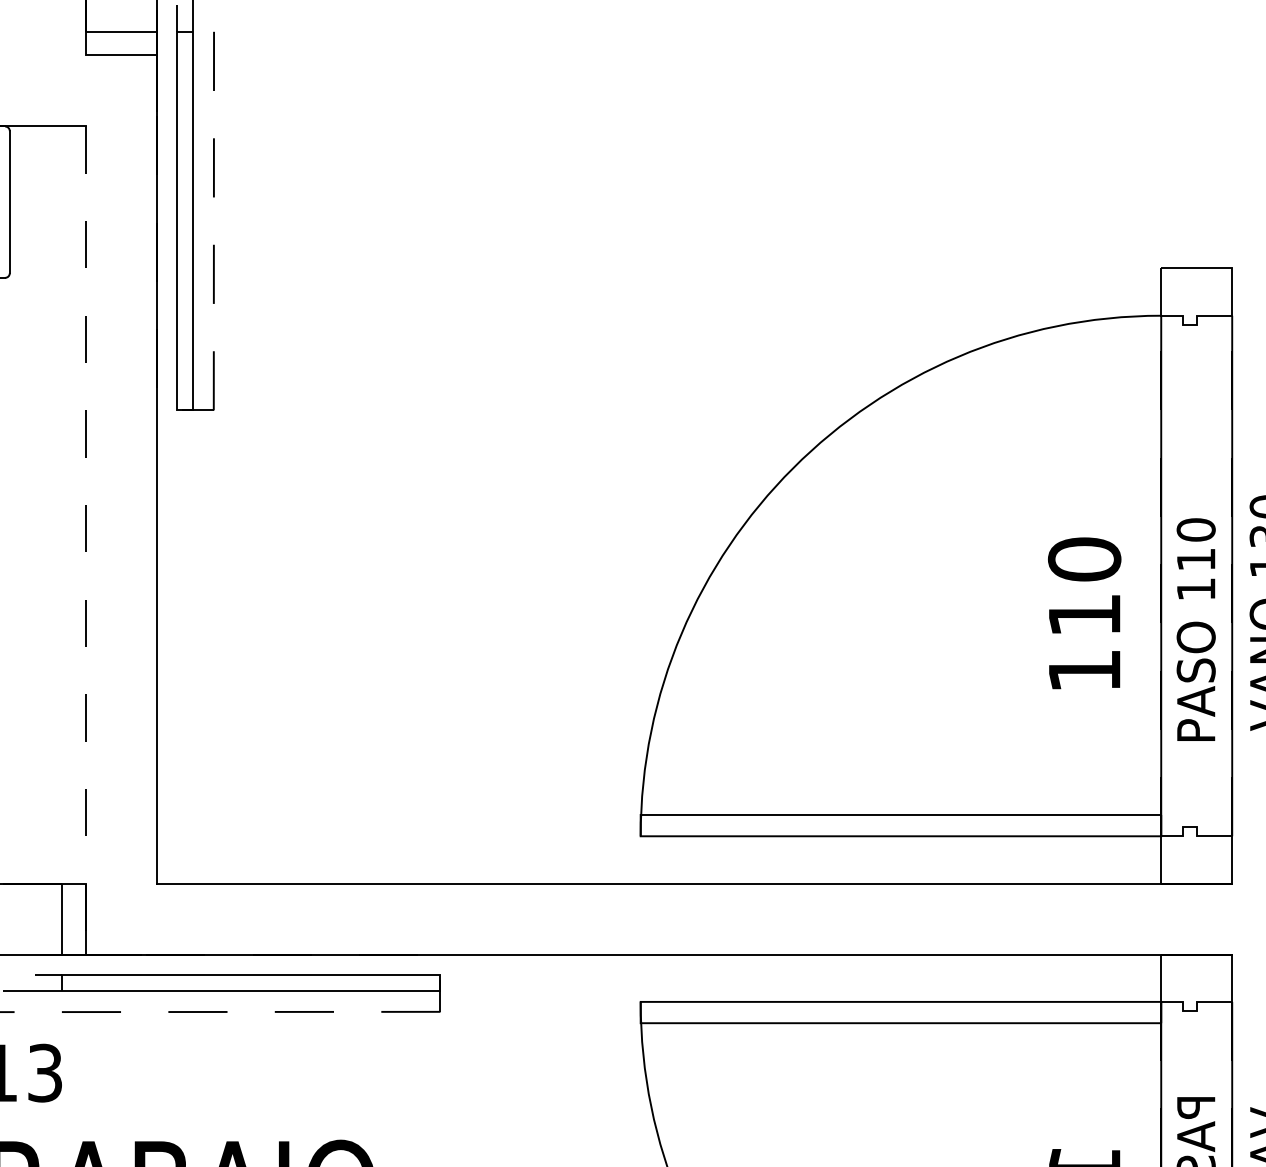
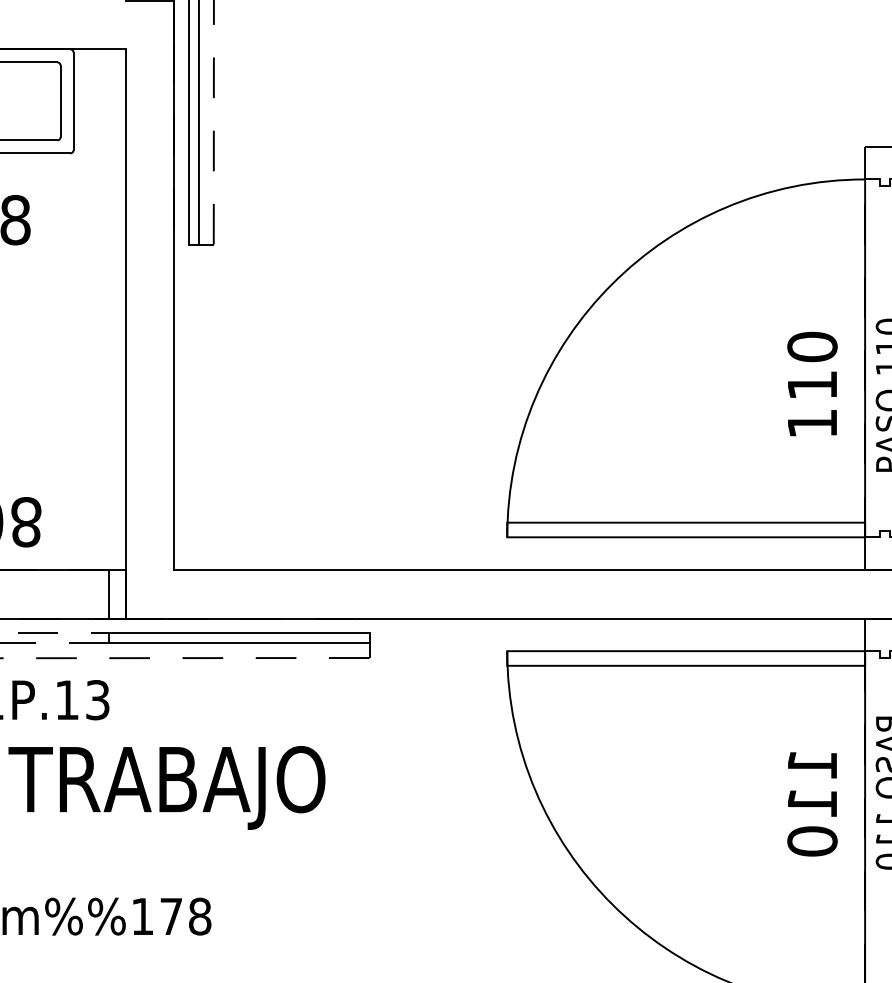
line: (85, 539) -> (125, 333), dashed -> solid

